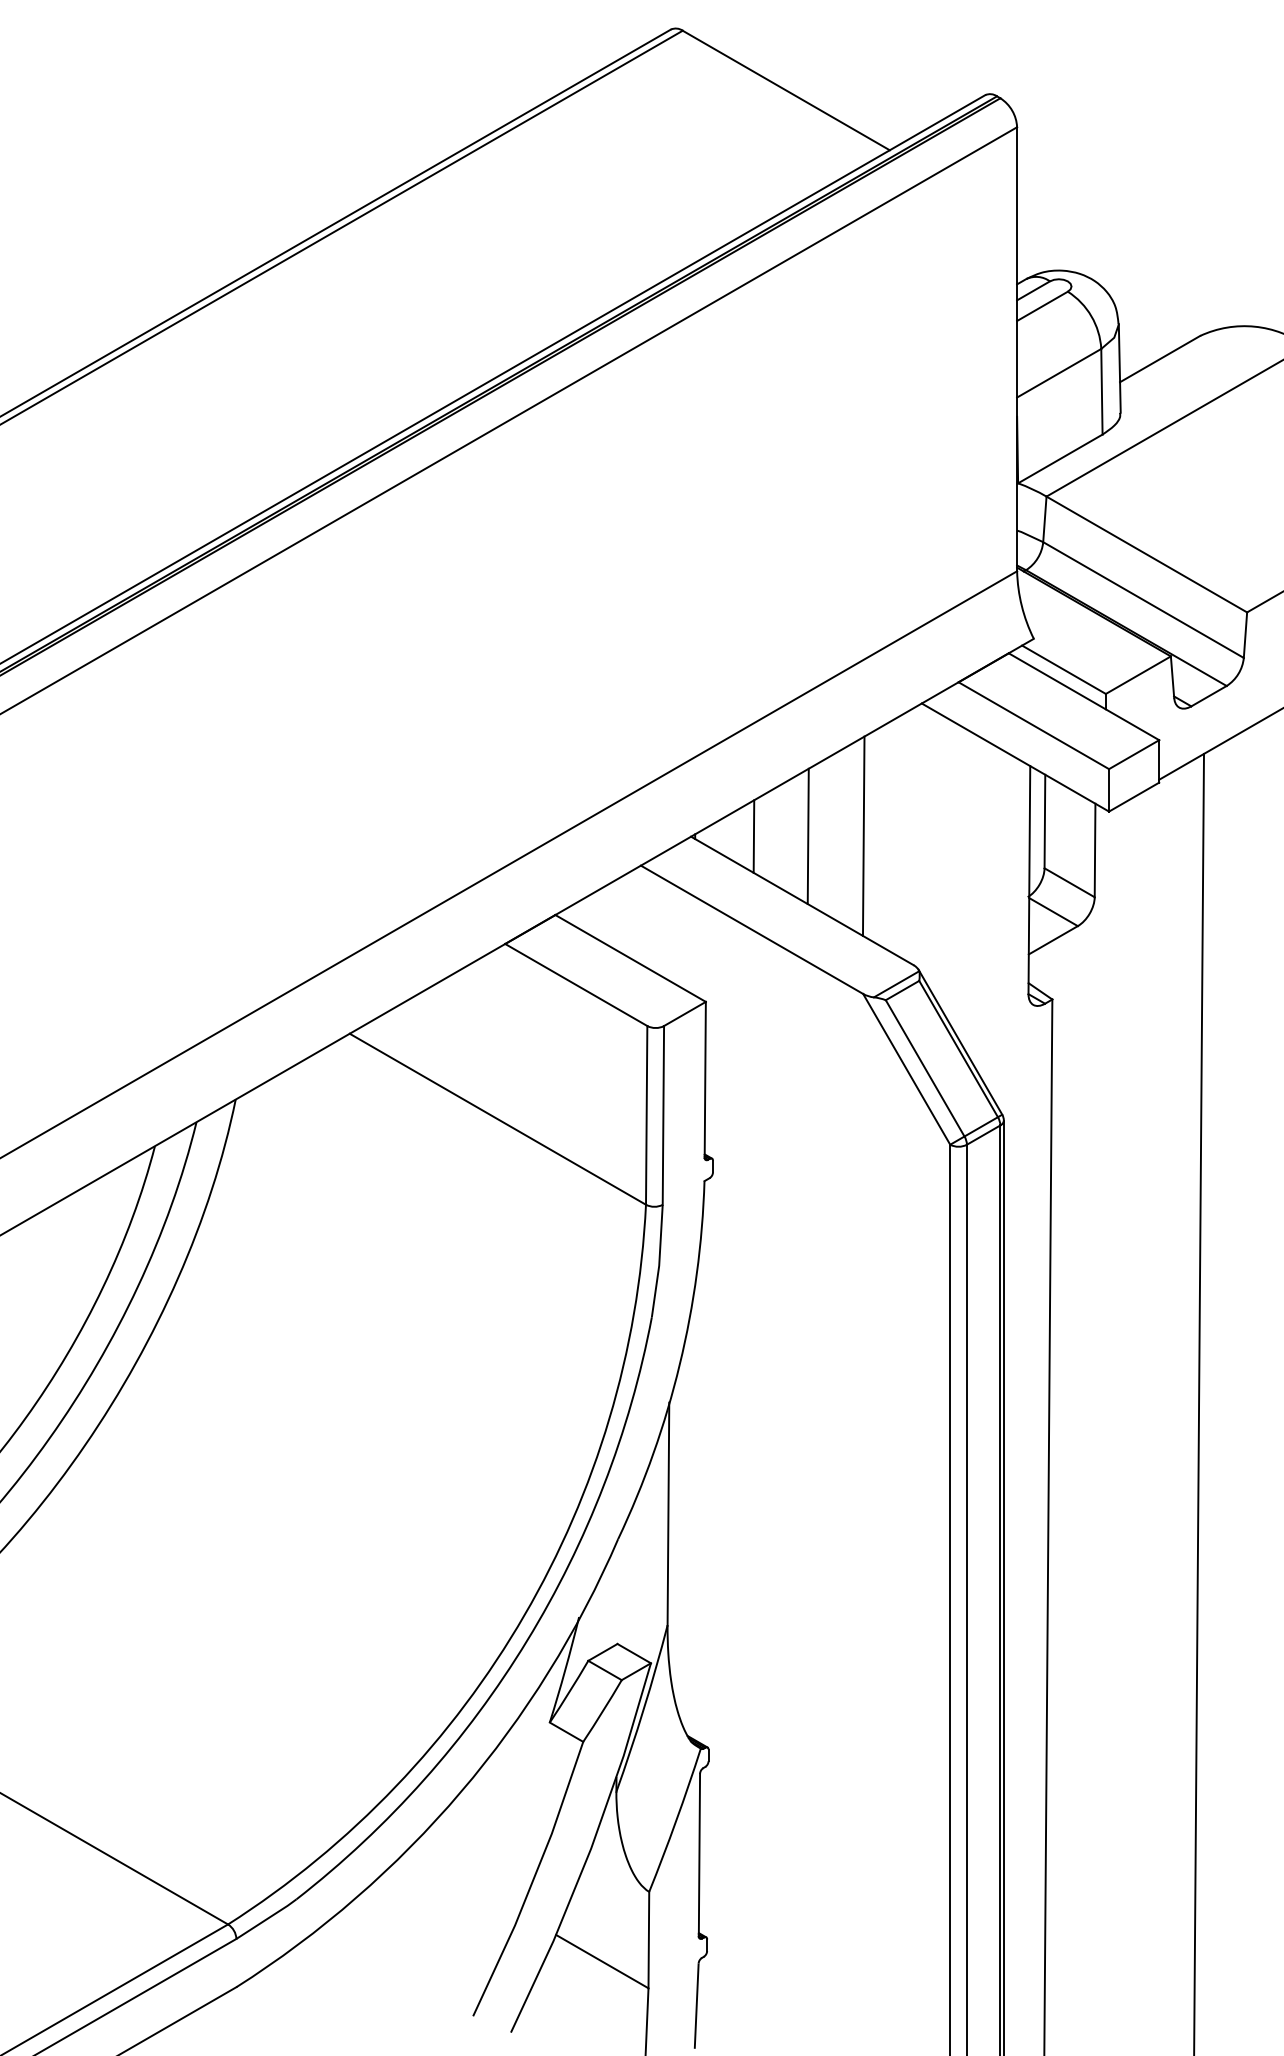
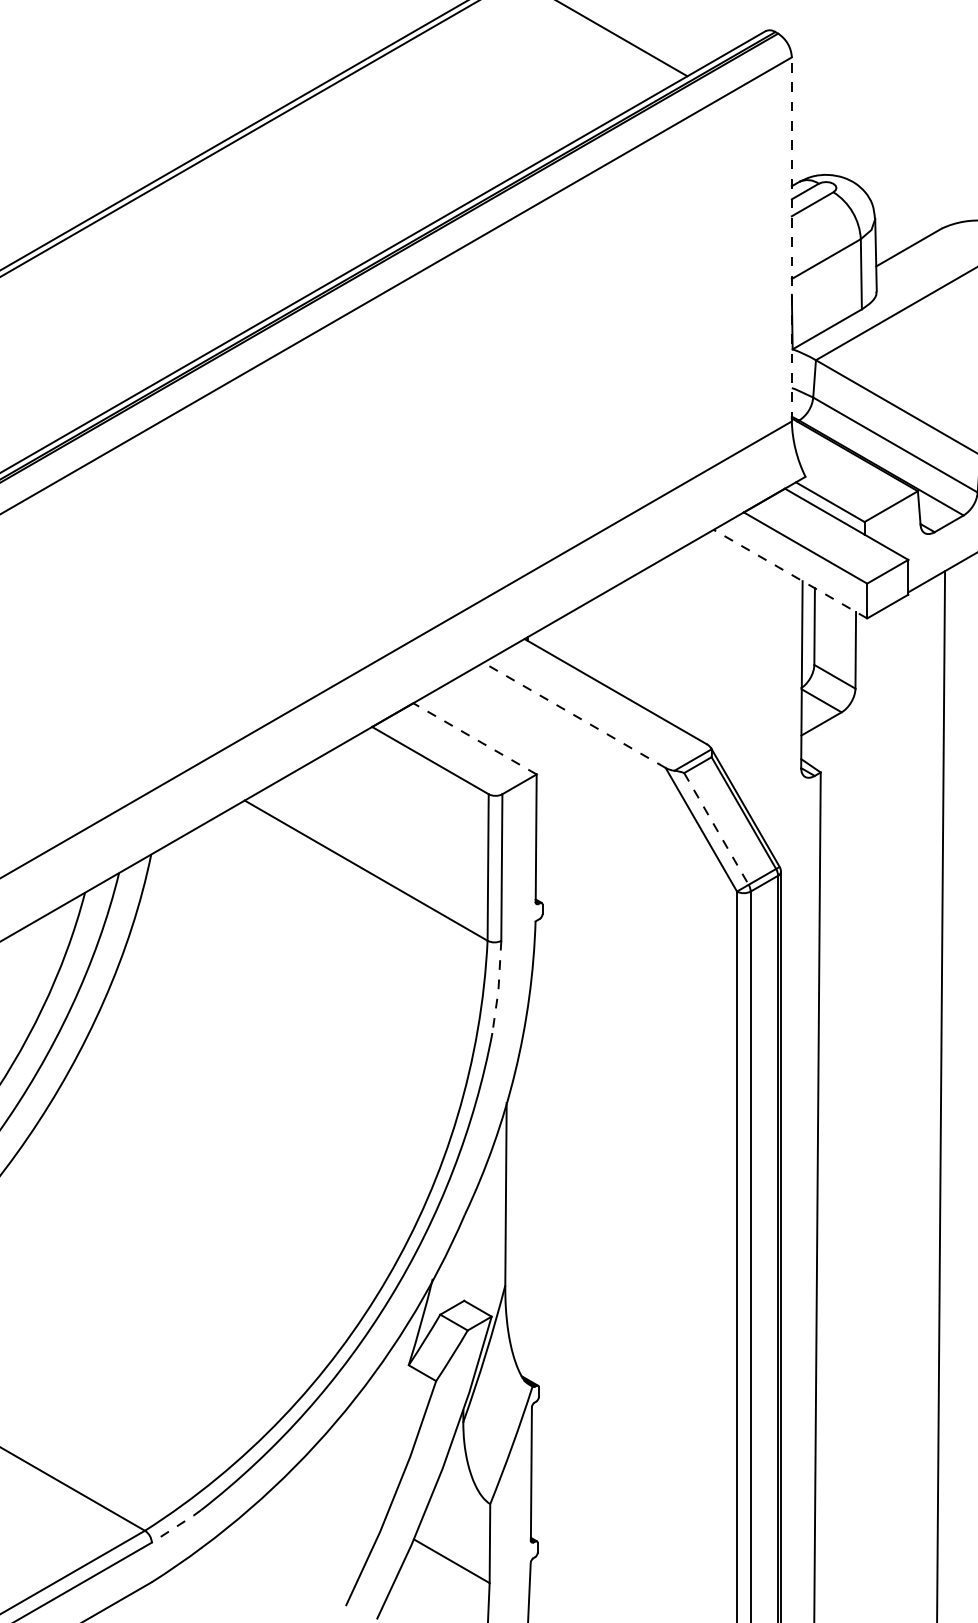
line: (1017, 348) -> (792, 238), solid -> dashed
line: (1015, 757) -> (790, 574), solid -> dashed
line: (863, 835) -> (665, 638), removed
line: (753, 836) -> (575, 638), removed
line: (807, 836) -> (620, 638), removed
line: (751, 929) -> (574, 715), solid -> dashed
line: (630, 958) -> (474, 738), solid -> dashed
line: (925, 1068) -> (716, 829), solid -> dashed
line: (659, 1261) -> (498, 987), solid -> dashed
line: (267, 1918) -> (177, 1525), solid -> dashed

